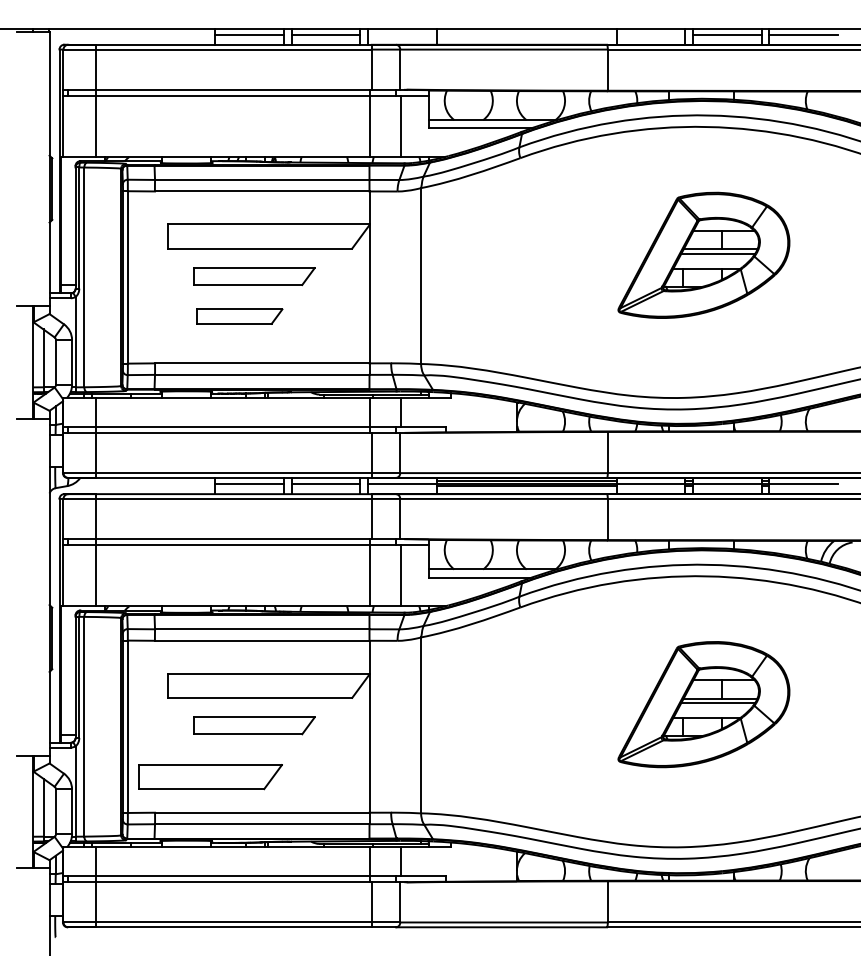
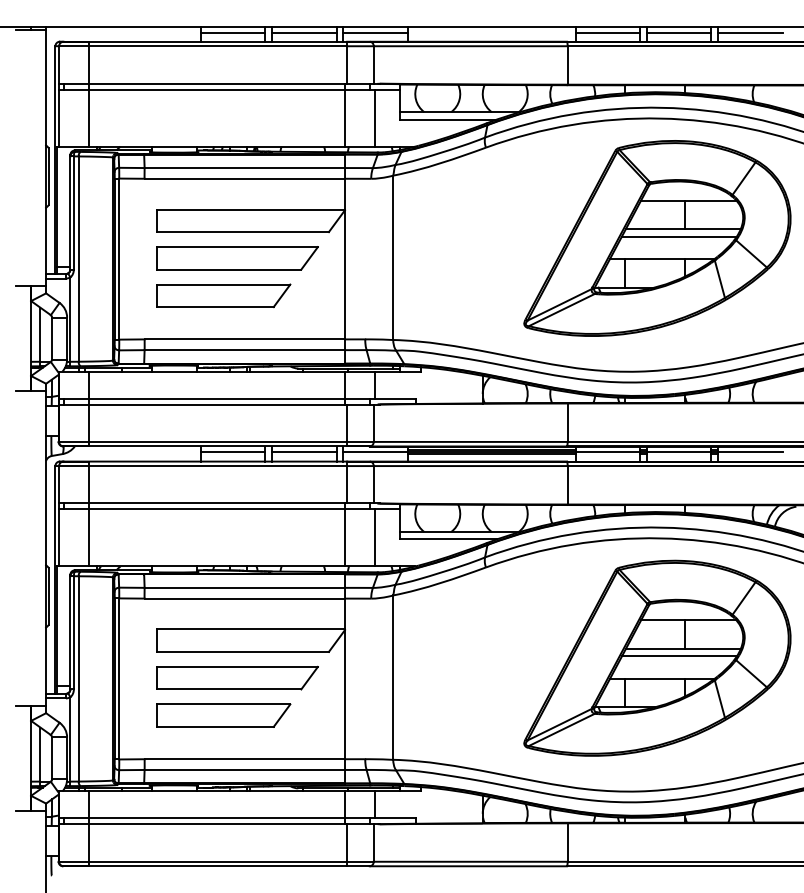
line: (401, 35) -> (374, 33), added
line: (650, 35) -> (607, 33), added
part: (703, 255) -> (657, 238), size x1.67
part: (254, 276) -> (237, 258), size x1.43
part: (239, 316) -> (223, 295), size x1.67
part: (703, 704) -> (657, 658), size x1.67
part: (254, 725) -> (237, 677), size x1.43
part: (210, 777) -> (223, 716), moved

